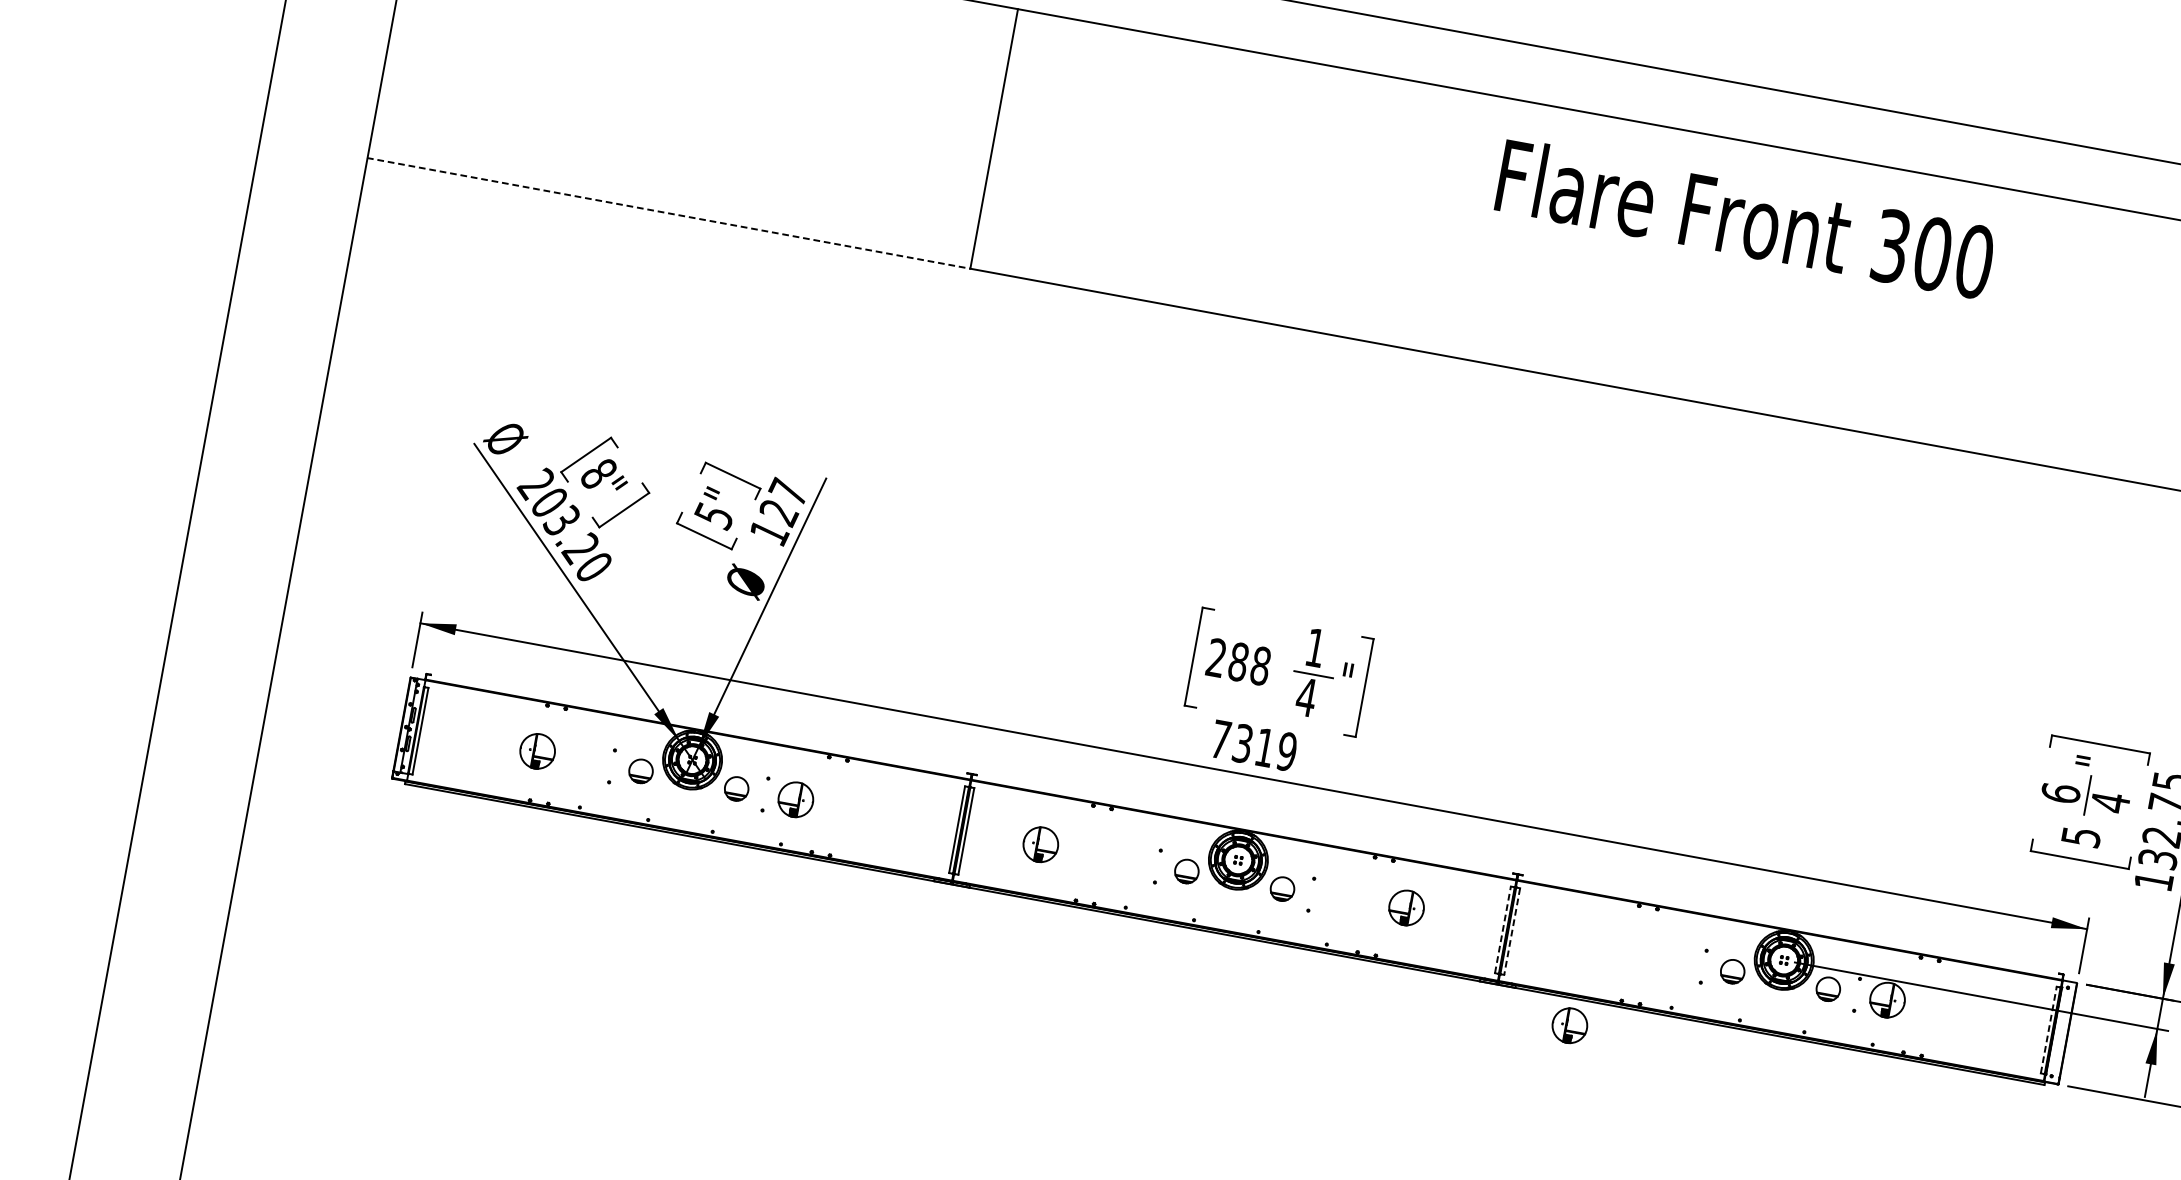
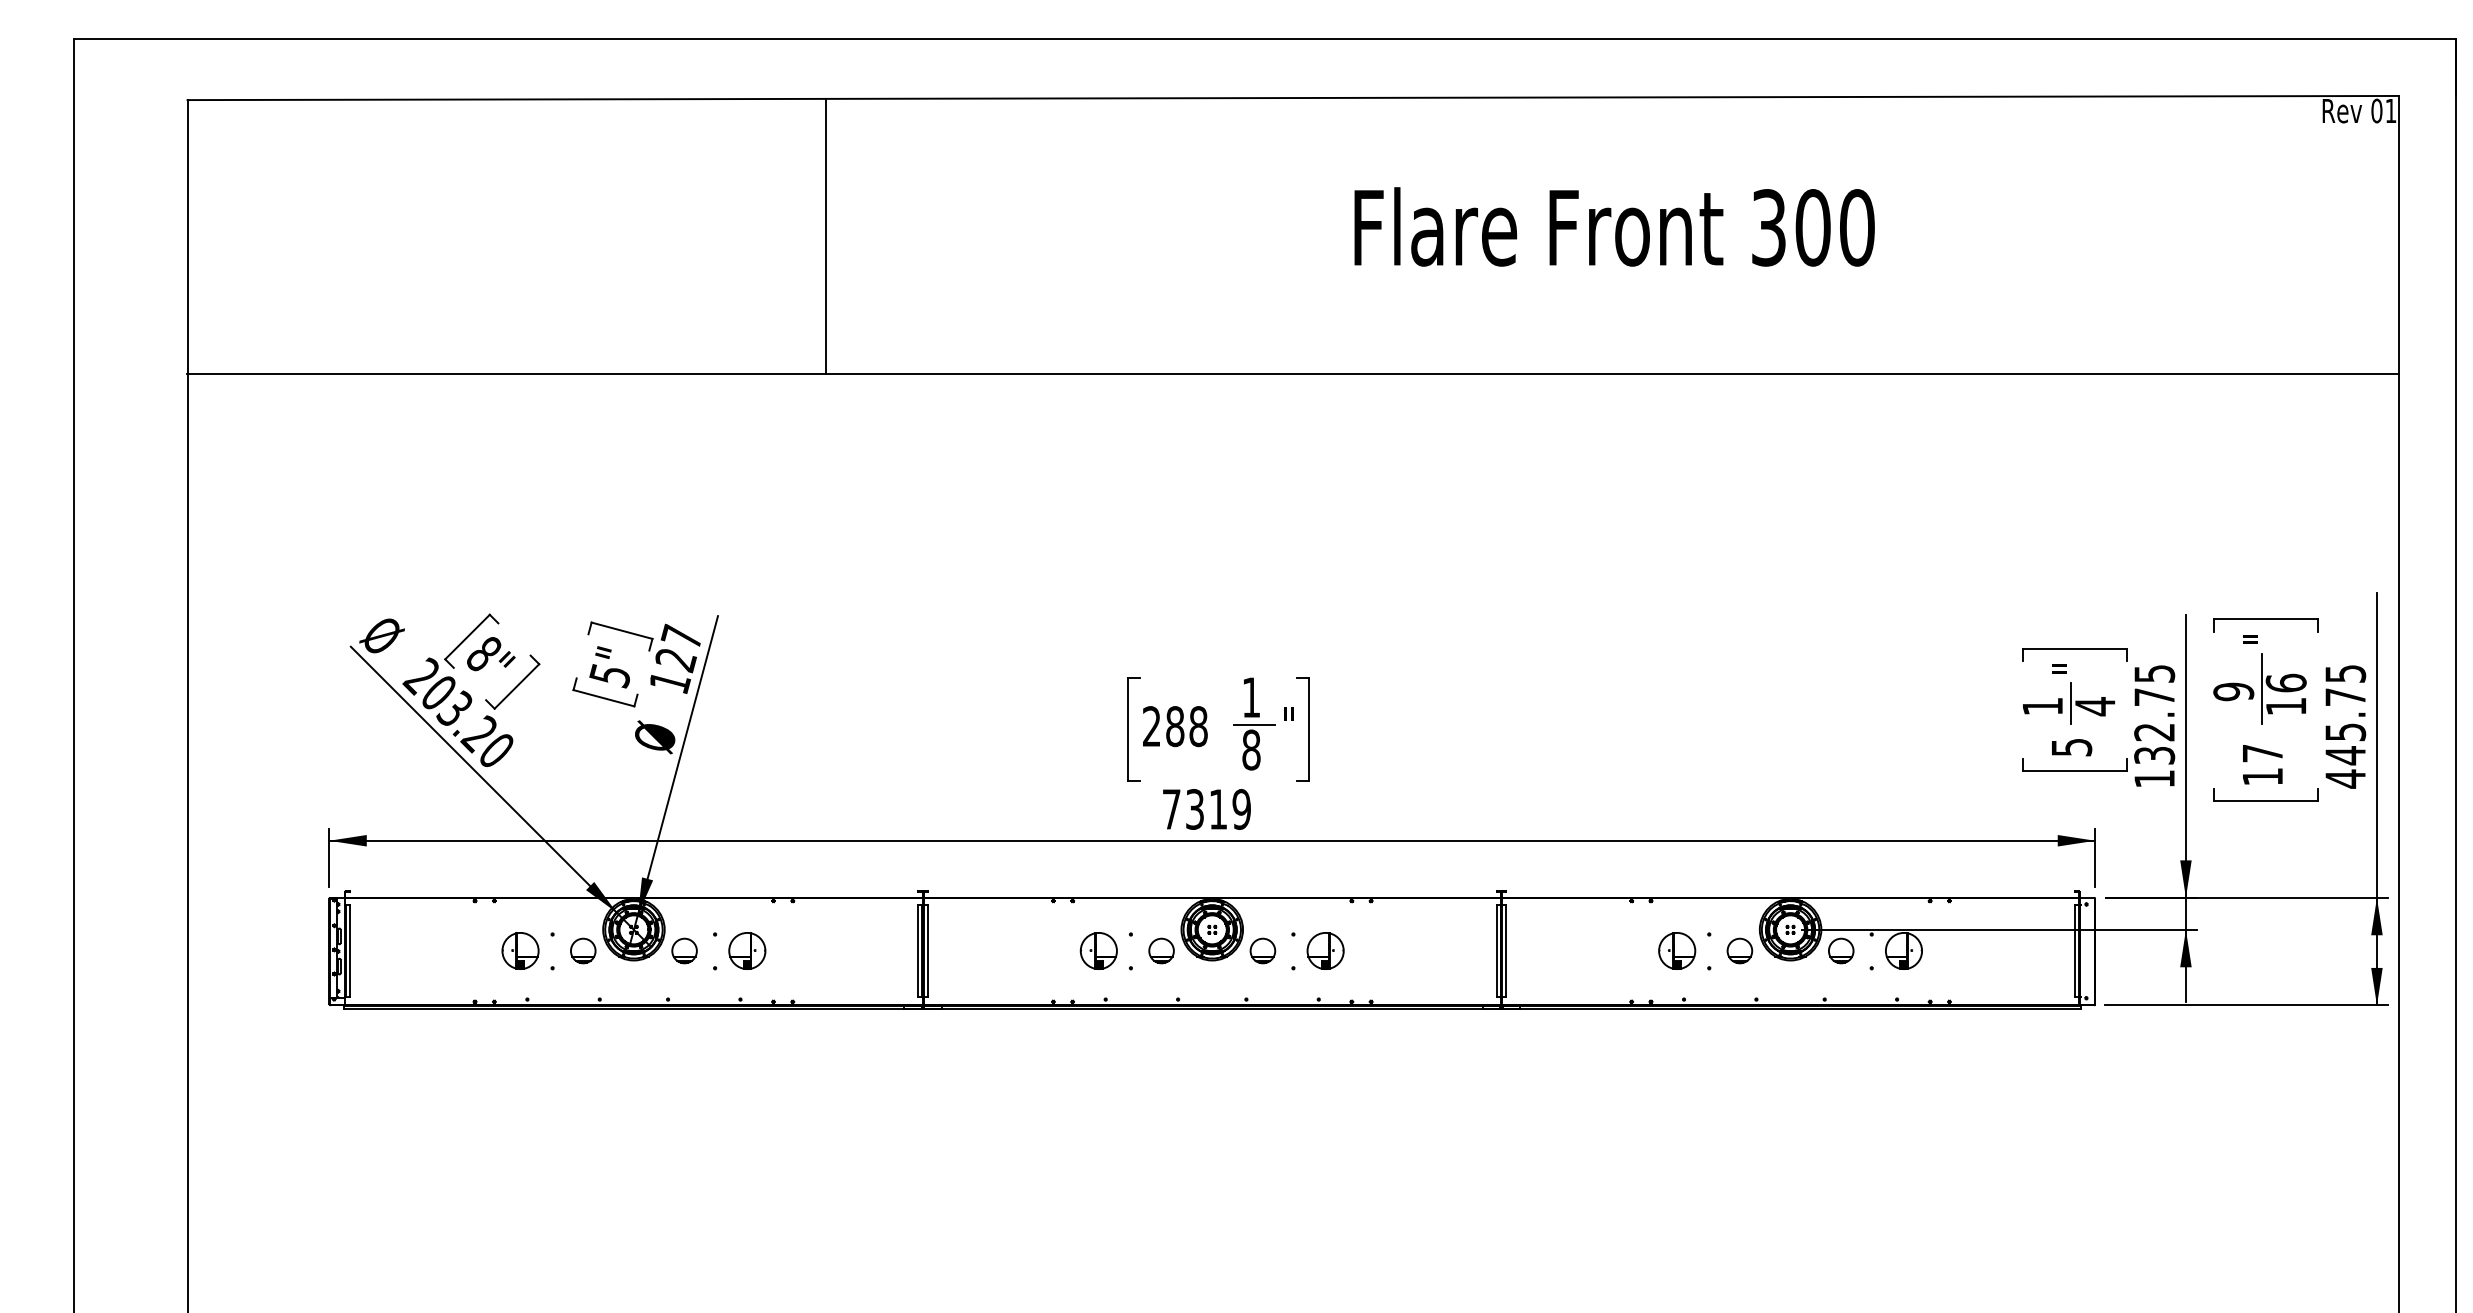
line: (668, 212) -> (506, 373), dashed -> solid
text: (1745, 218) -> (1614, 226), moved
text: (1306, 696) -> (1251, 749), 4 -> 8
part: (537, 750) -> (520, 950), moved
text: (2060, 793) -> (2042, 706), 6 -> 1
part: (1040, 844) -> (1098, 950), moved
part: (1406, 907) -> (1325, 950), moved
line: (1502, 929) -> (1496, 951), dashed -> solid
line: (1512, 931) -> (1506, 951), dashed -> solid
part: (1570, 1025) -> (1677, 950), moved
line: (2048, 1030) -> (2074, 951), dashed -> solid

